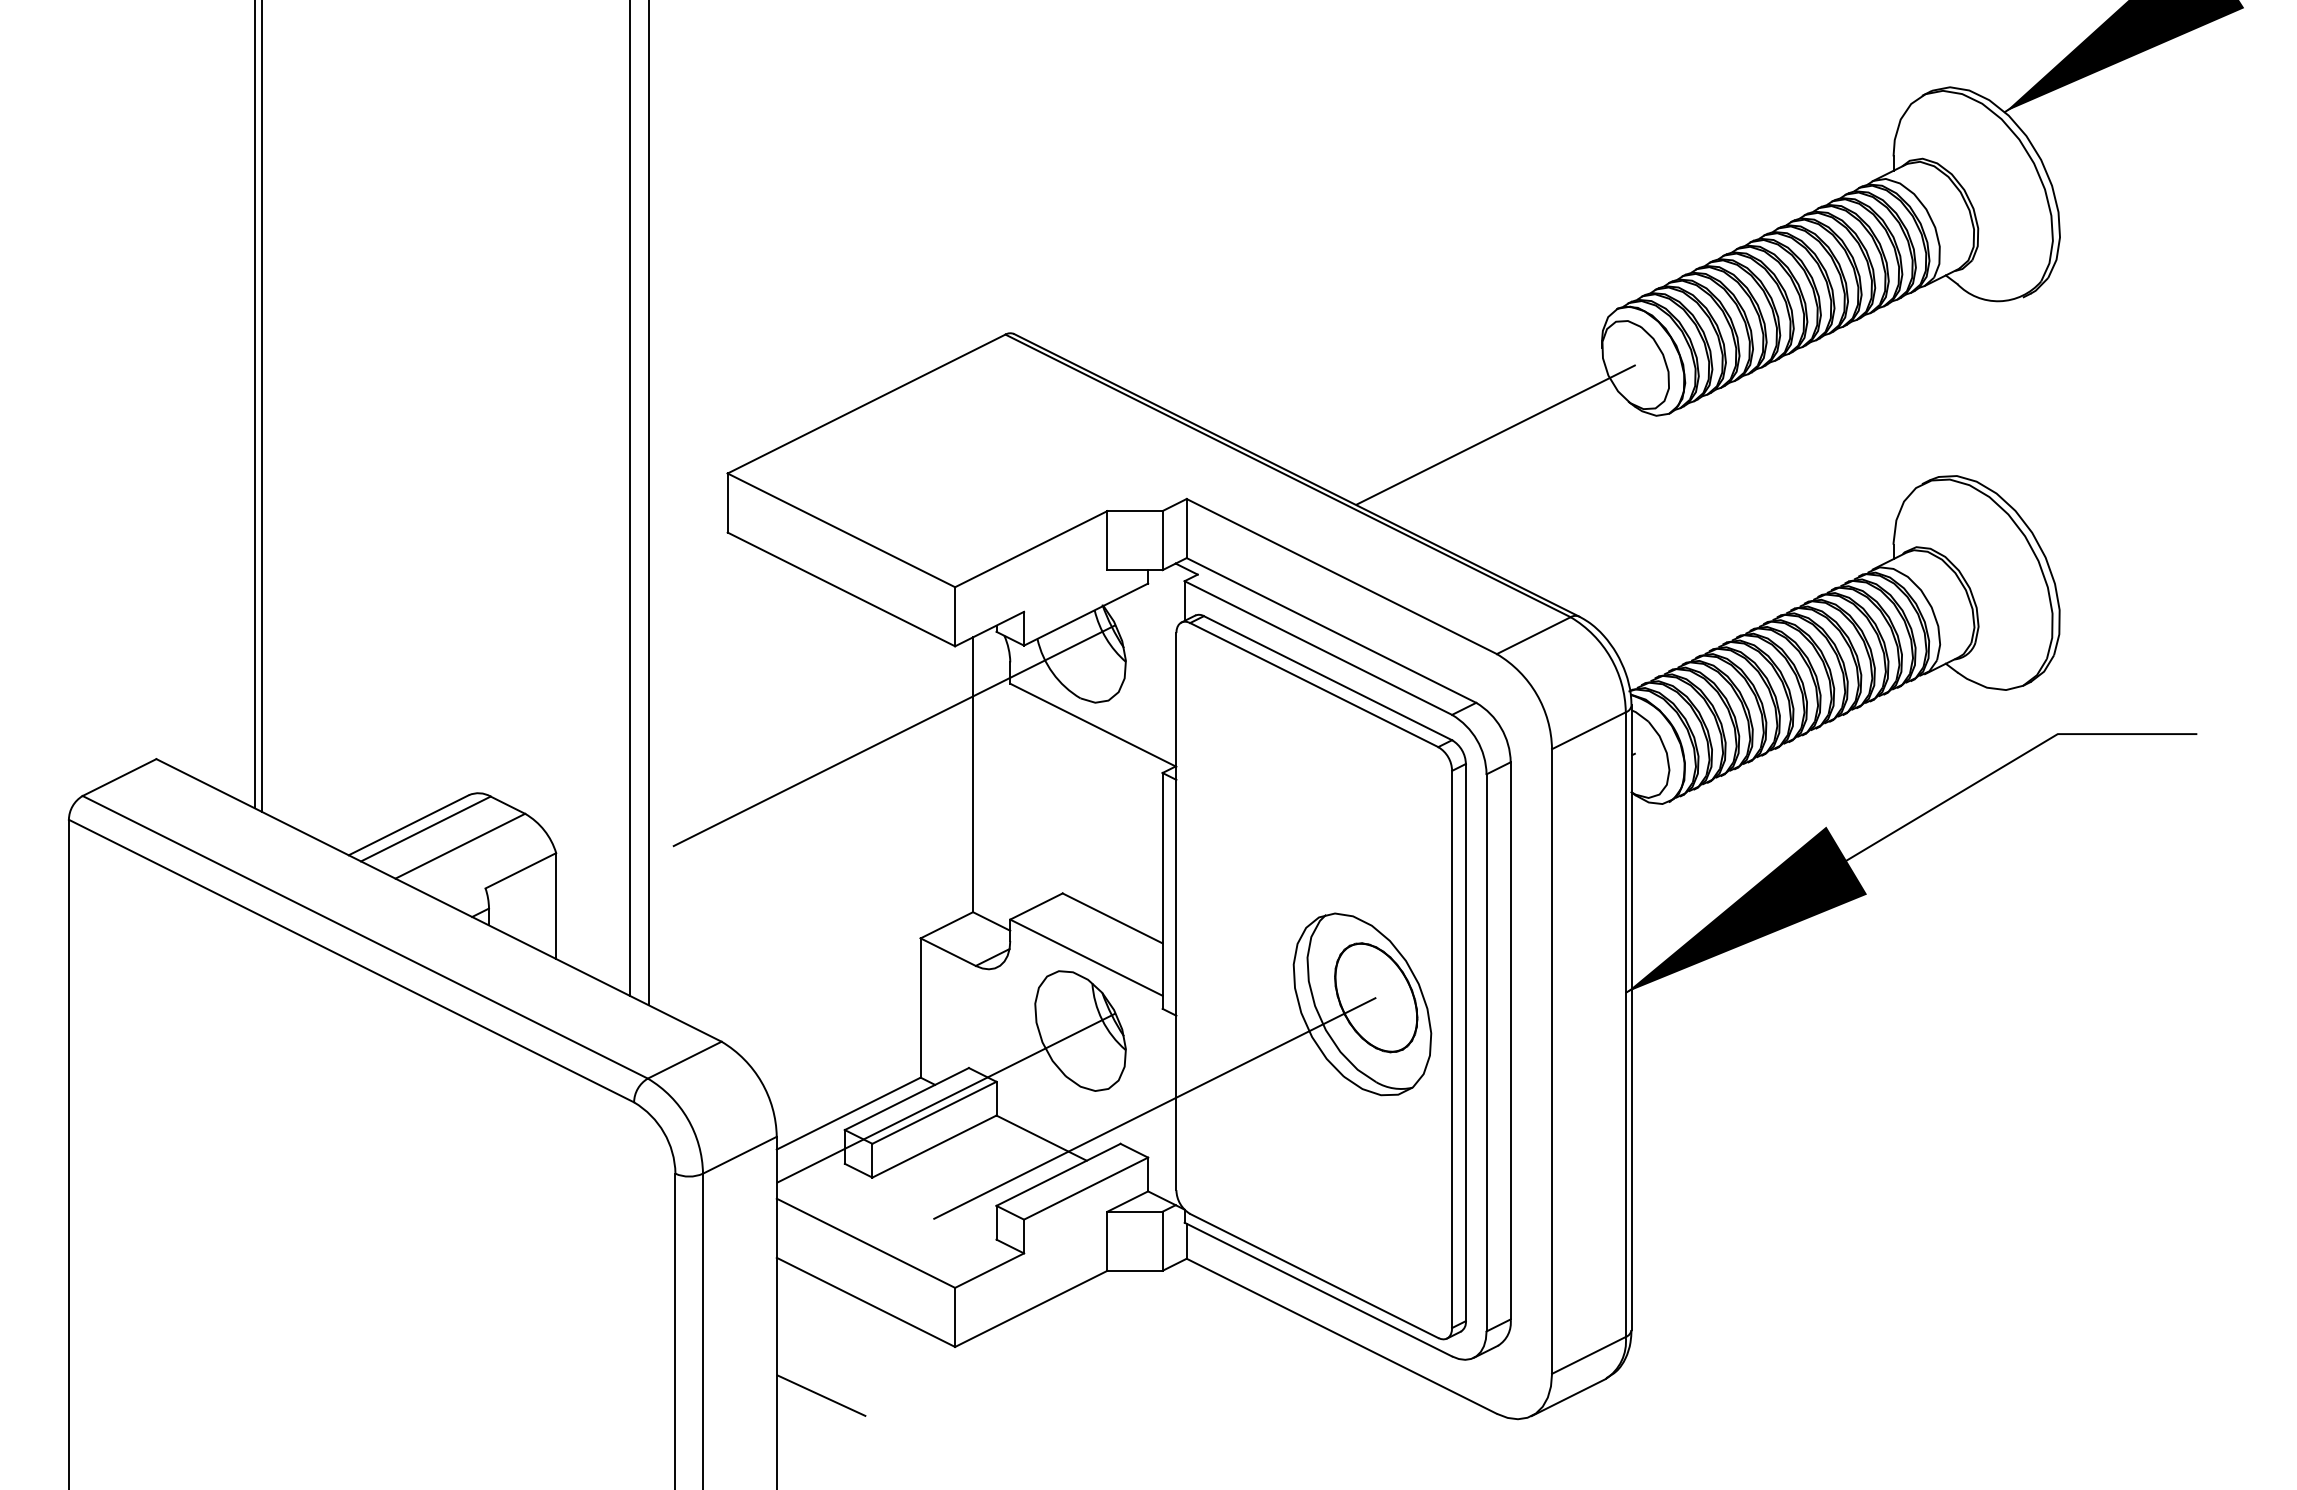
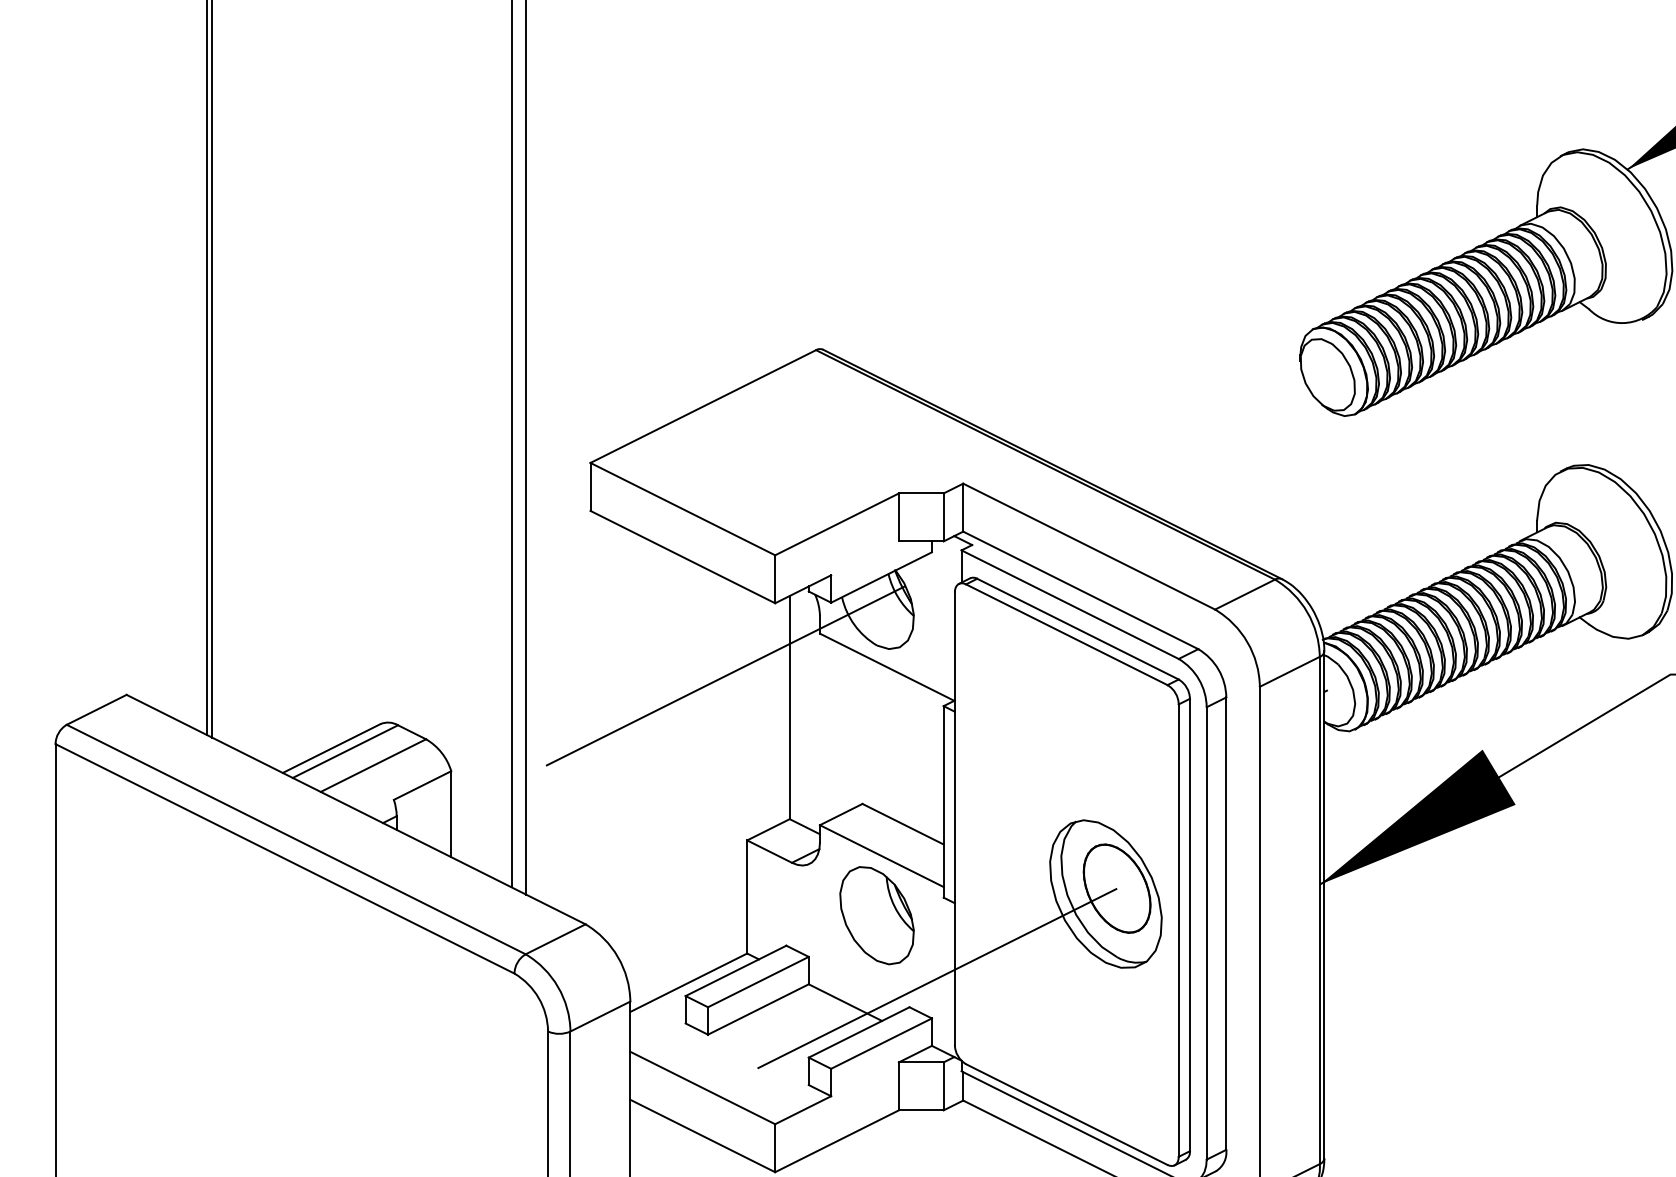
line: (1495, 434) -> (1213, 431), removed
line: (945, 1097) -> (767, 969), removed

